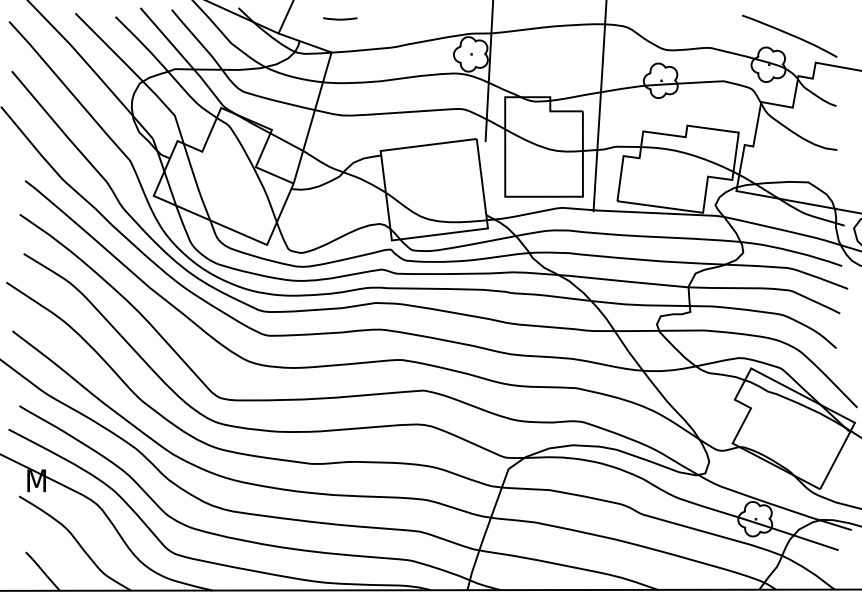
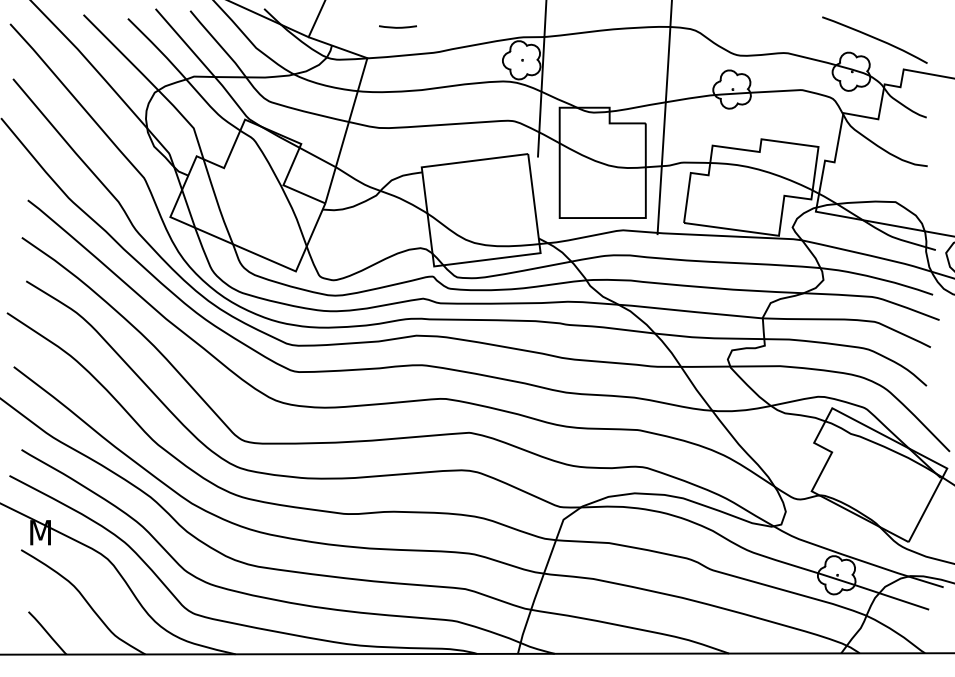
line: (340, 18) -> (398, 26), moved

